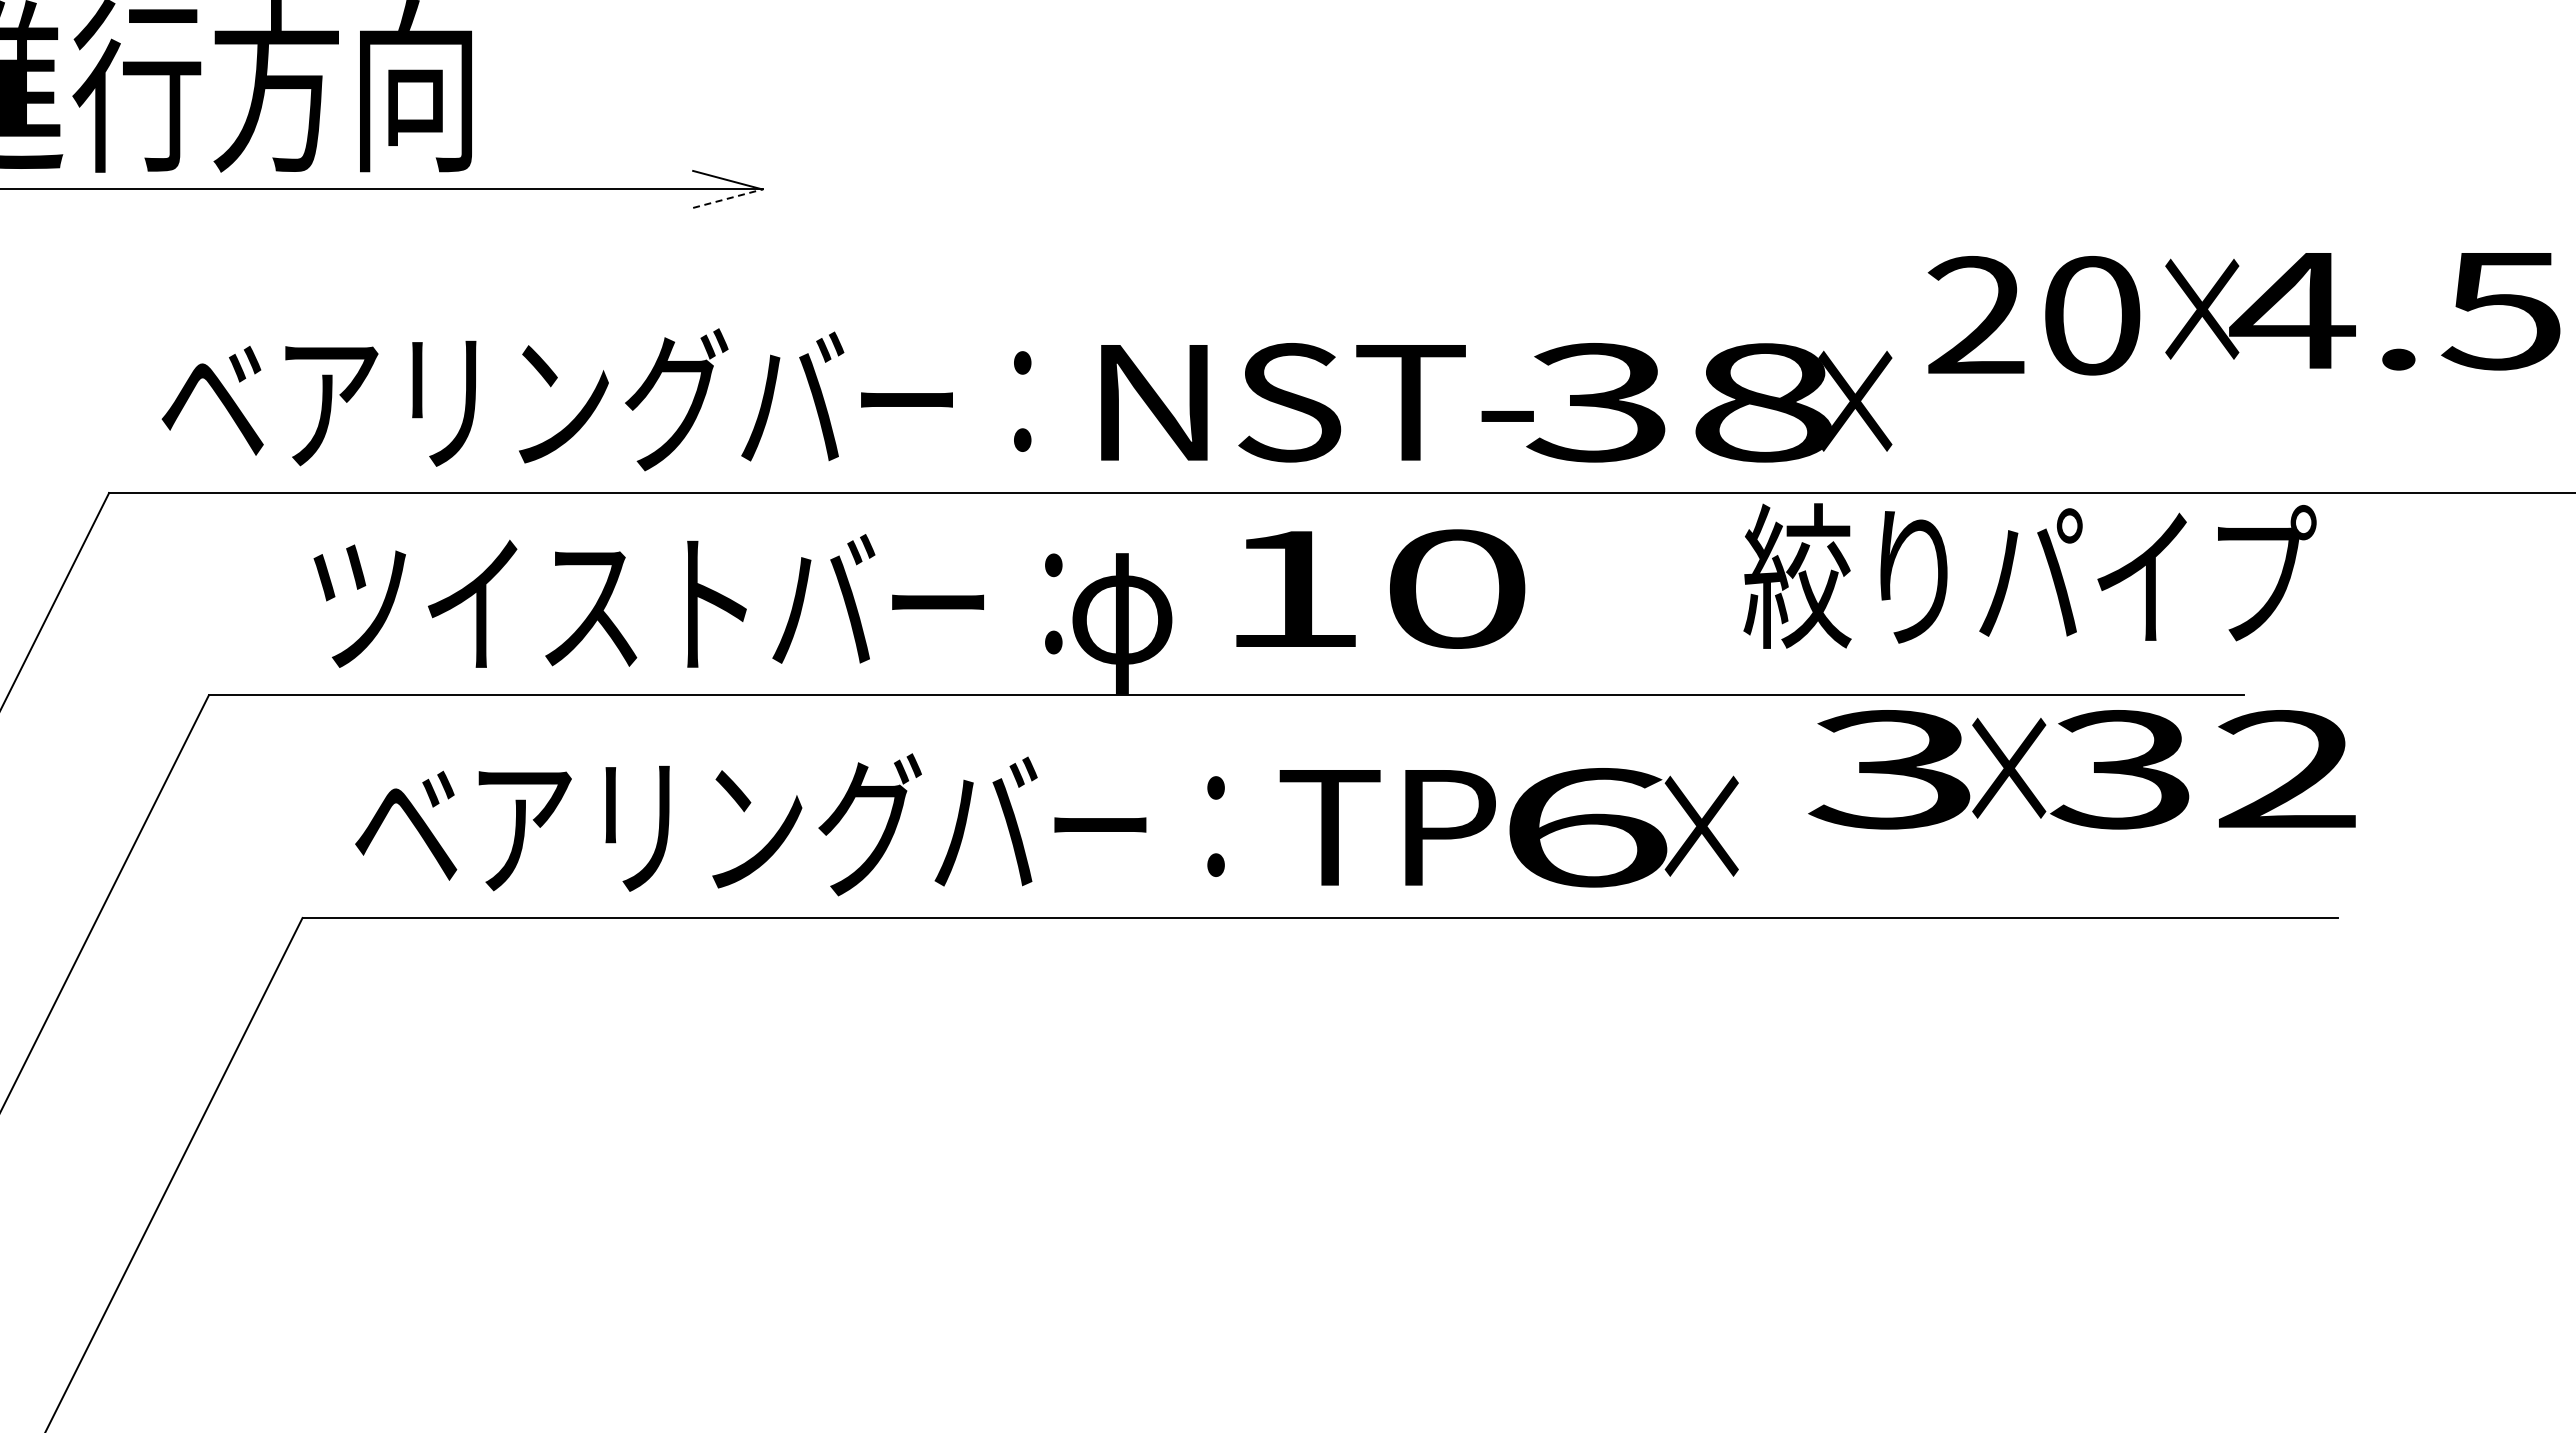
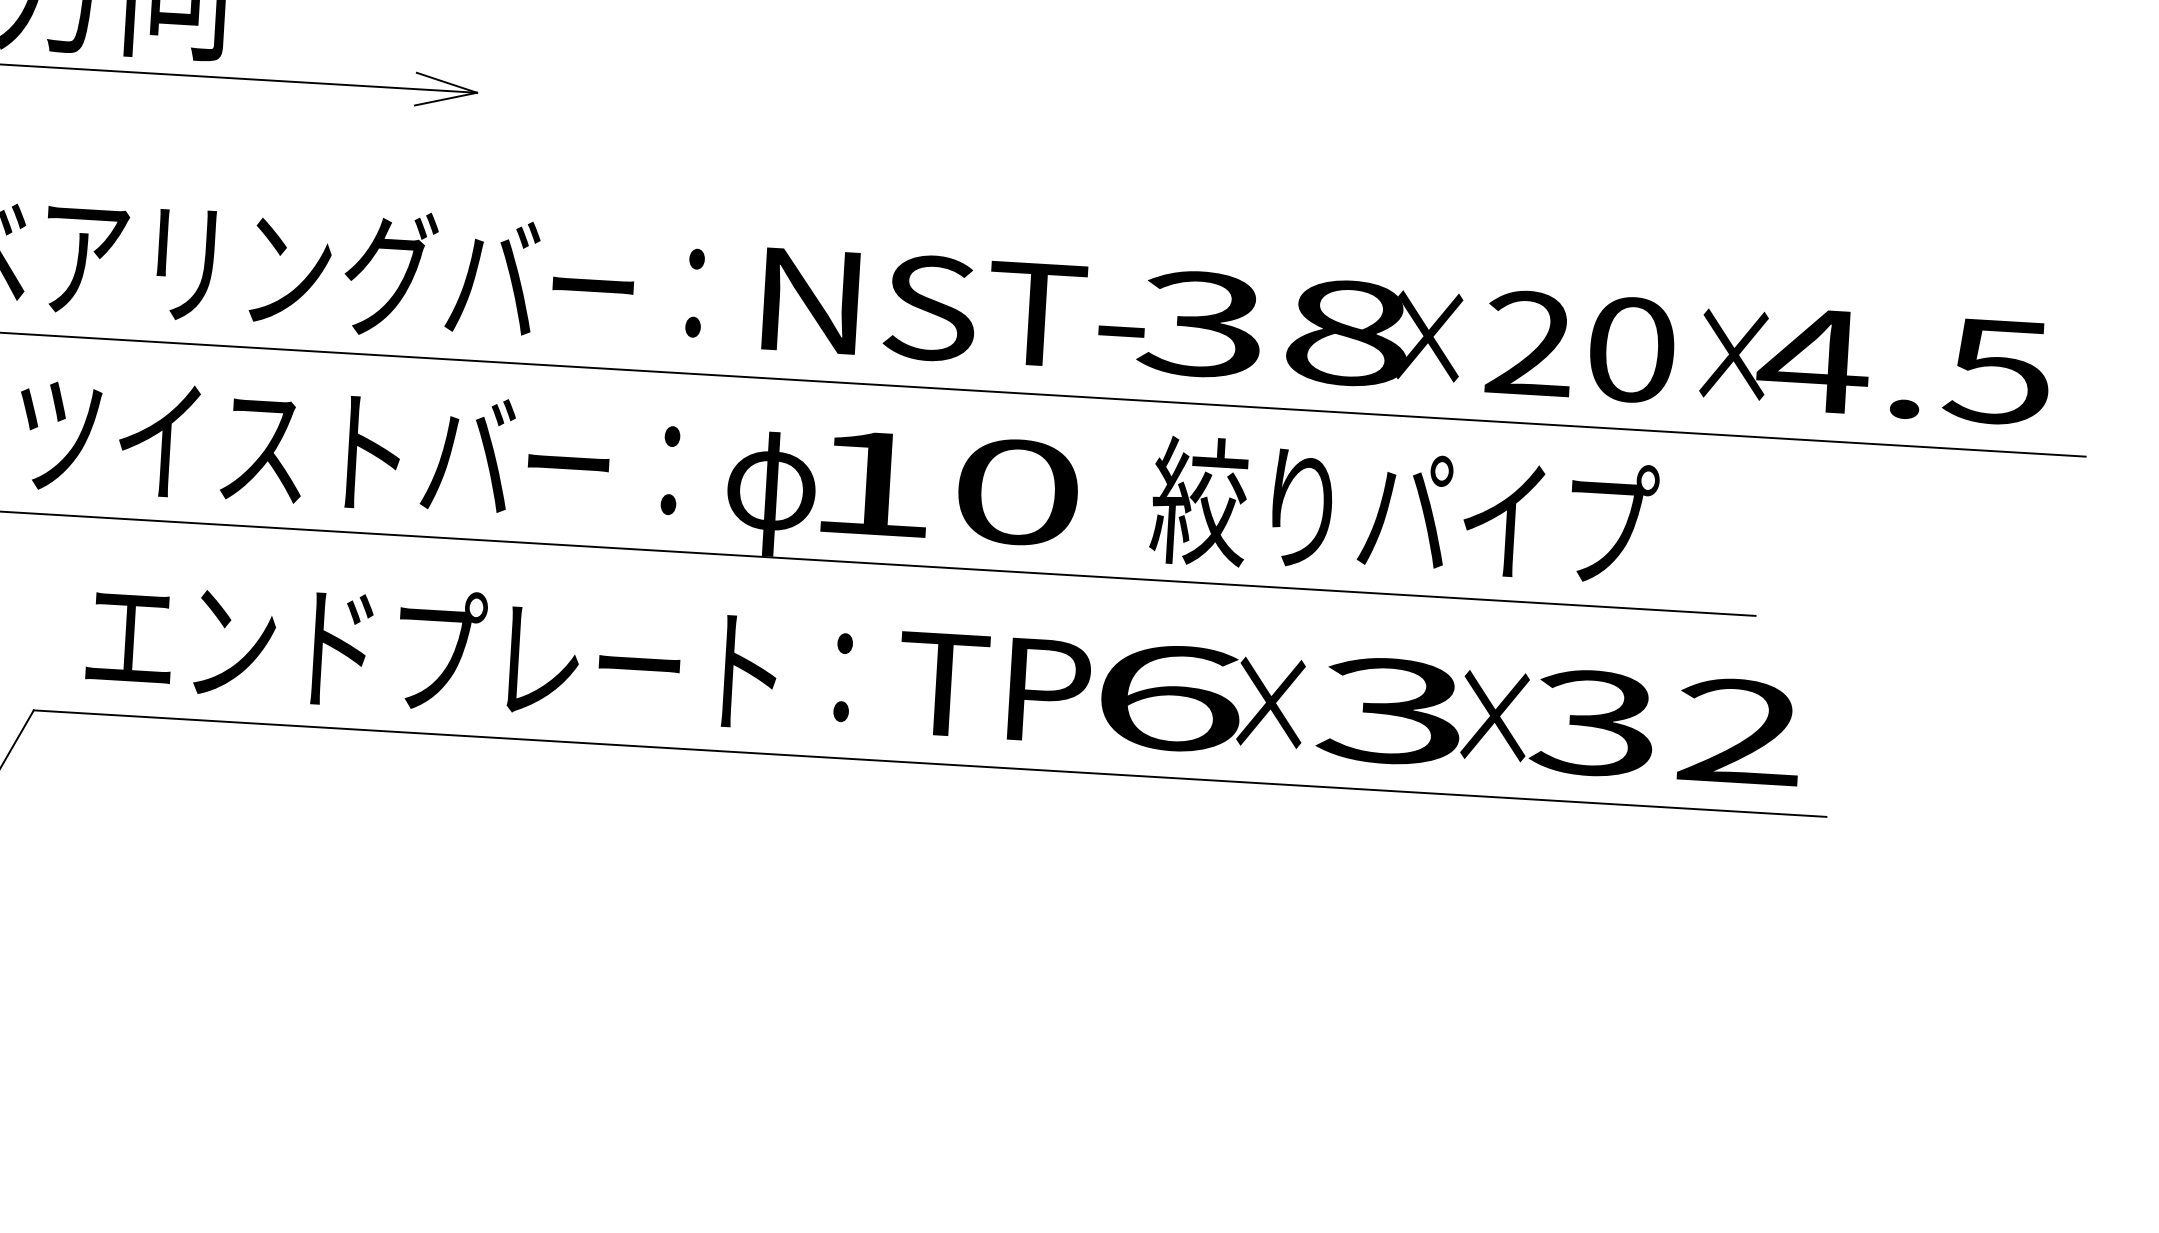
line: (727, 198) -> (445, 98), dashed -> solid
text: (2362, 311) -> (1875, 365), moved
text: (2033, 315) -> (1580, 346), moved
text: (2029, 575) -> (1403, 512), moved
text: (1380, 588) -> (950, 487), moved
text: (687, 600) -> (348, 448), moved
text: (2081, 769) -> (1558, 720), moved
text: (750, 824) -> (433, 651), ベアリングバー： -> エンドプレート：

